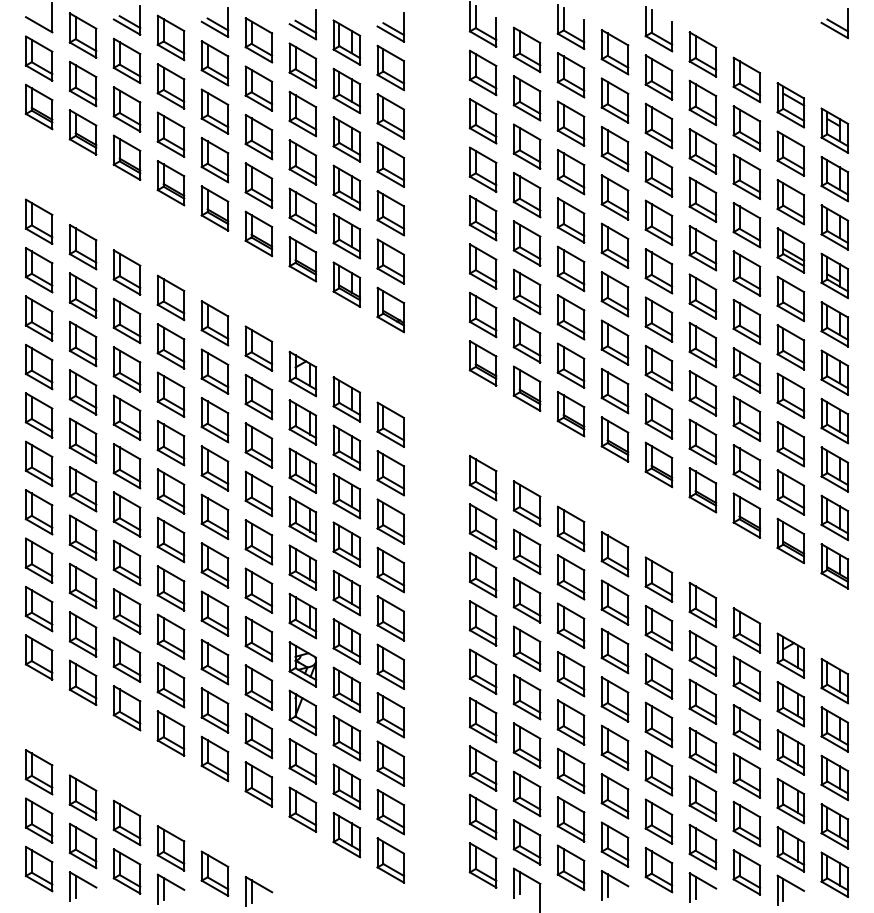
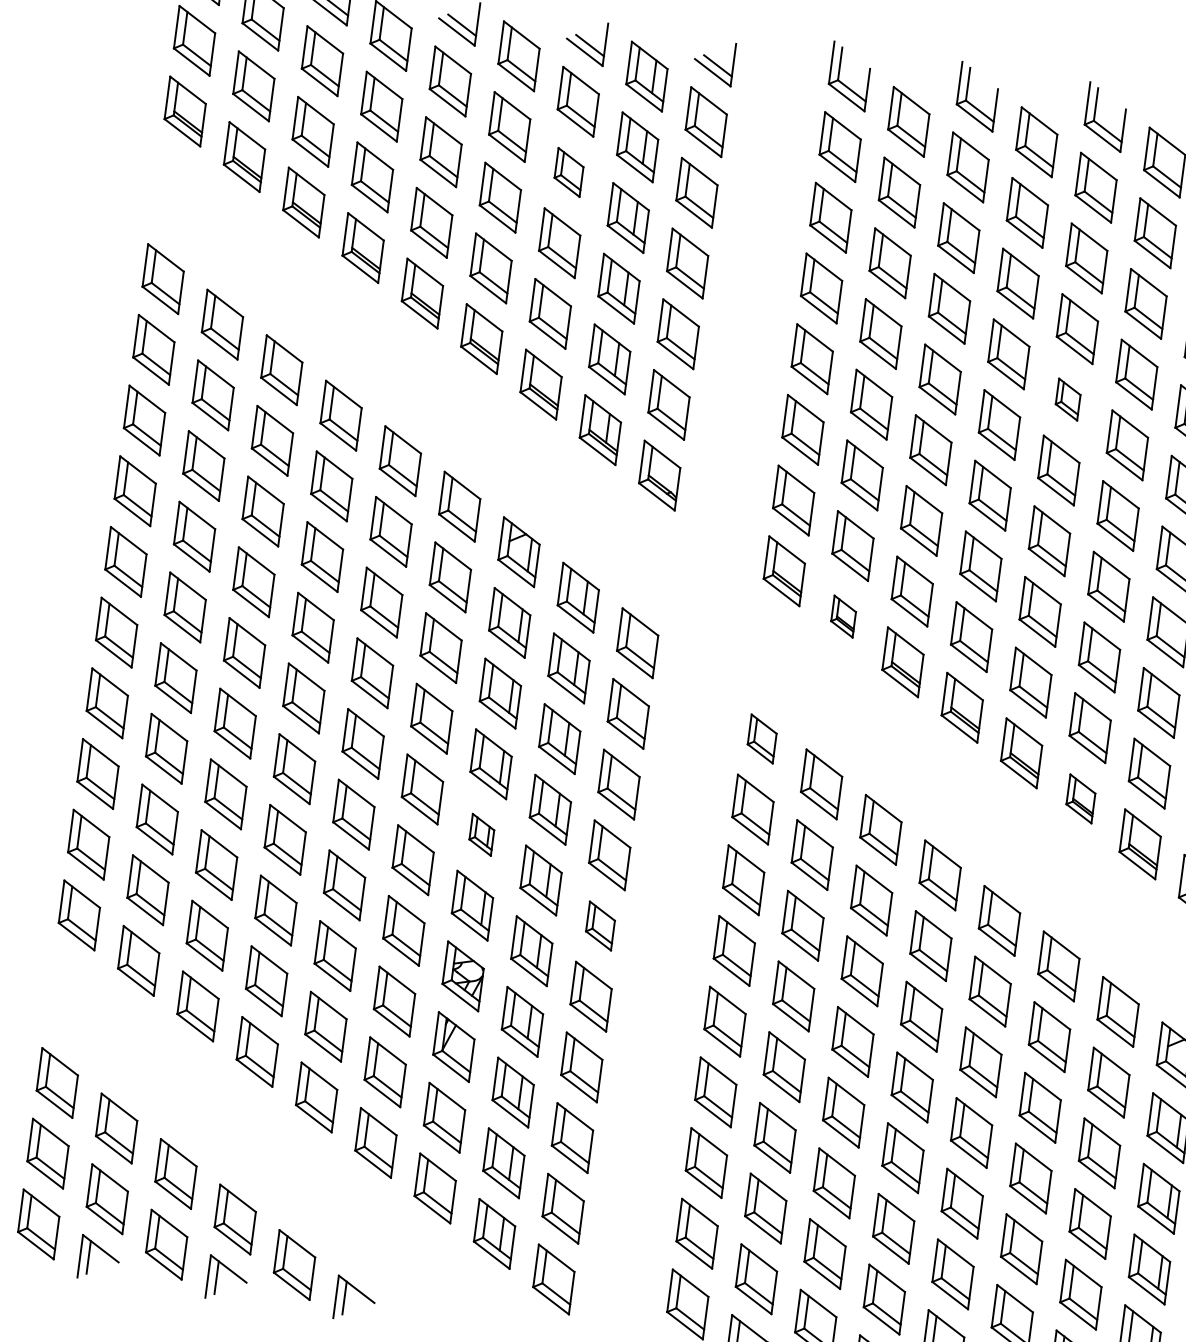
part: (302, 113) -> (568, 171), size x0.7
part: (658, 222) -> (1067, 399), size x0.6
part: (526, 388) -> (842, 616), size x0.6
part: (482, 478) -> (761, 739), size x0.7
part: (702, 490) -> (1080, 799), size x0.7
part: (302, 567) -> (481, 834), size x0.6
part: (390, 618) -> (599, 926), size x0.7

